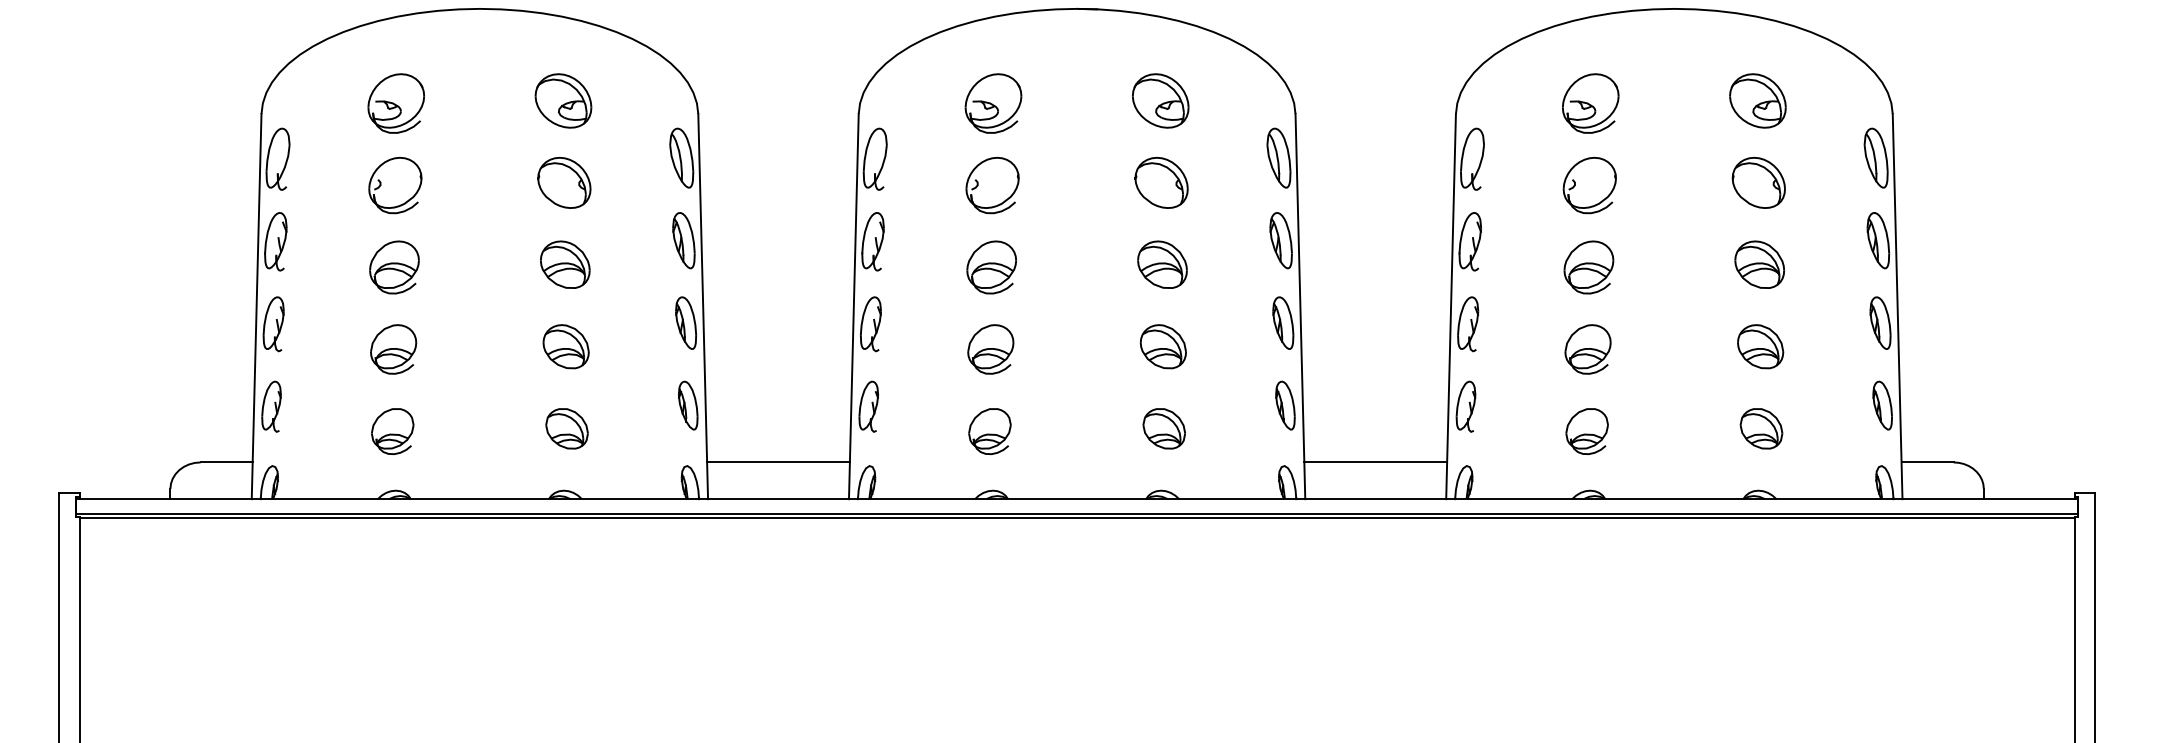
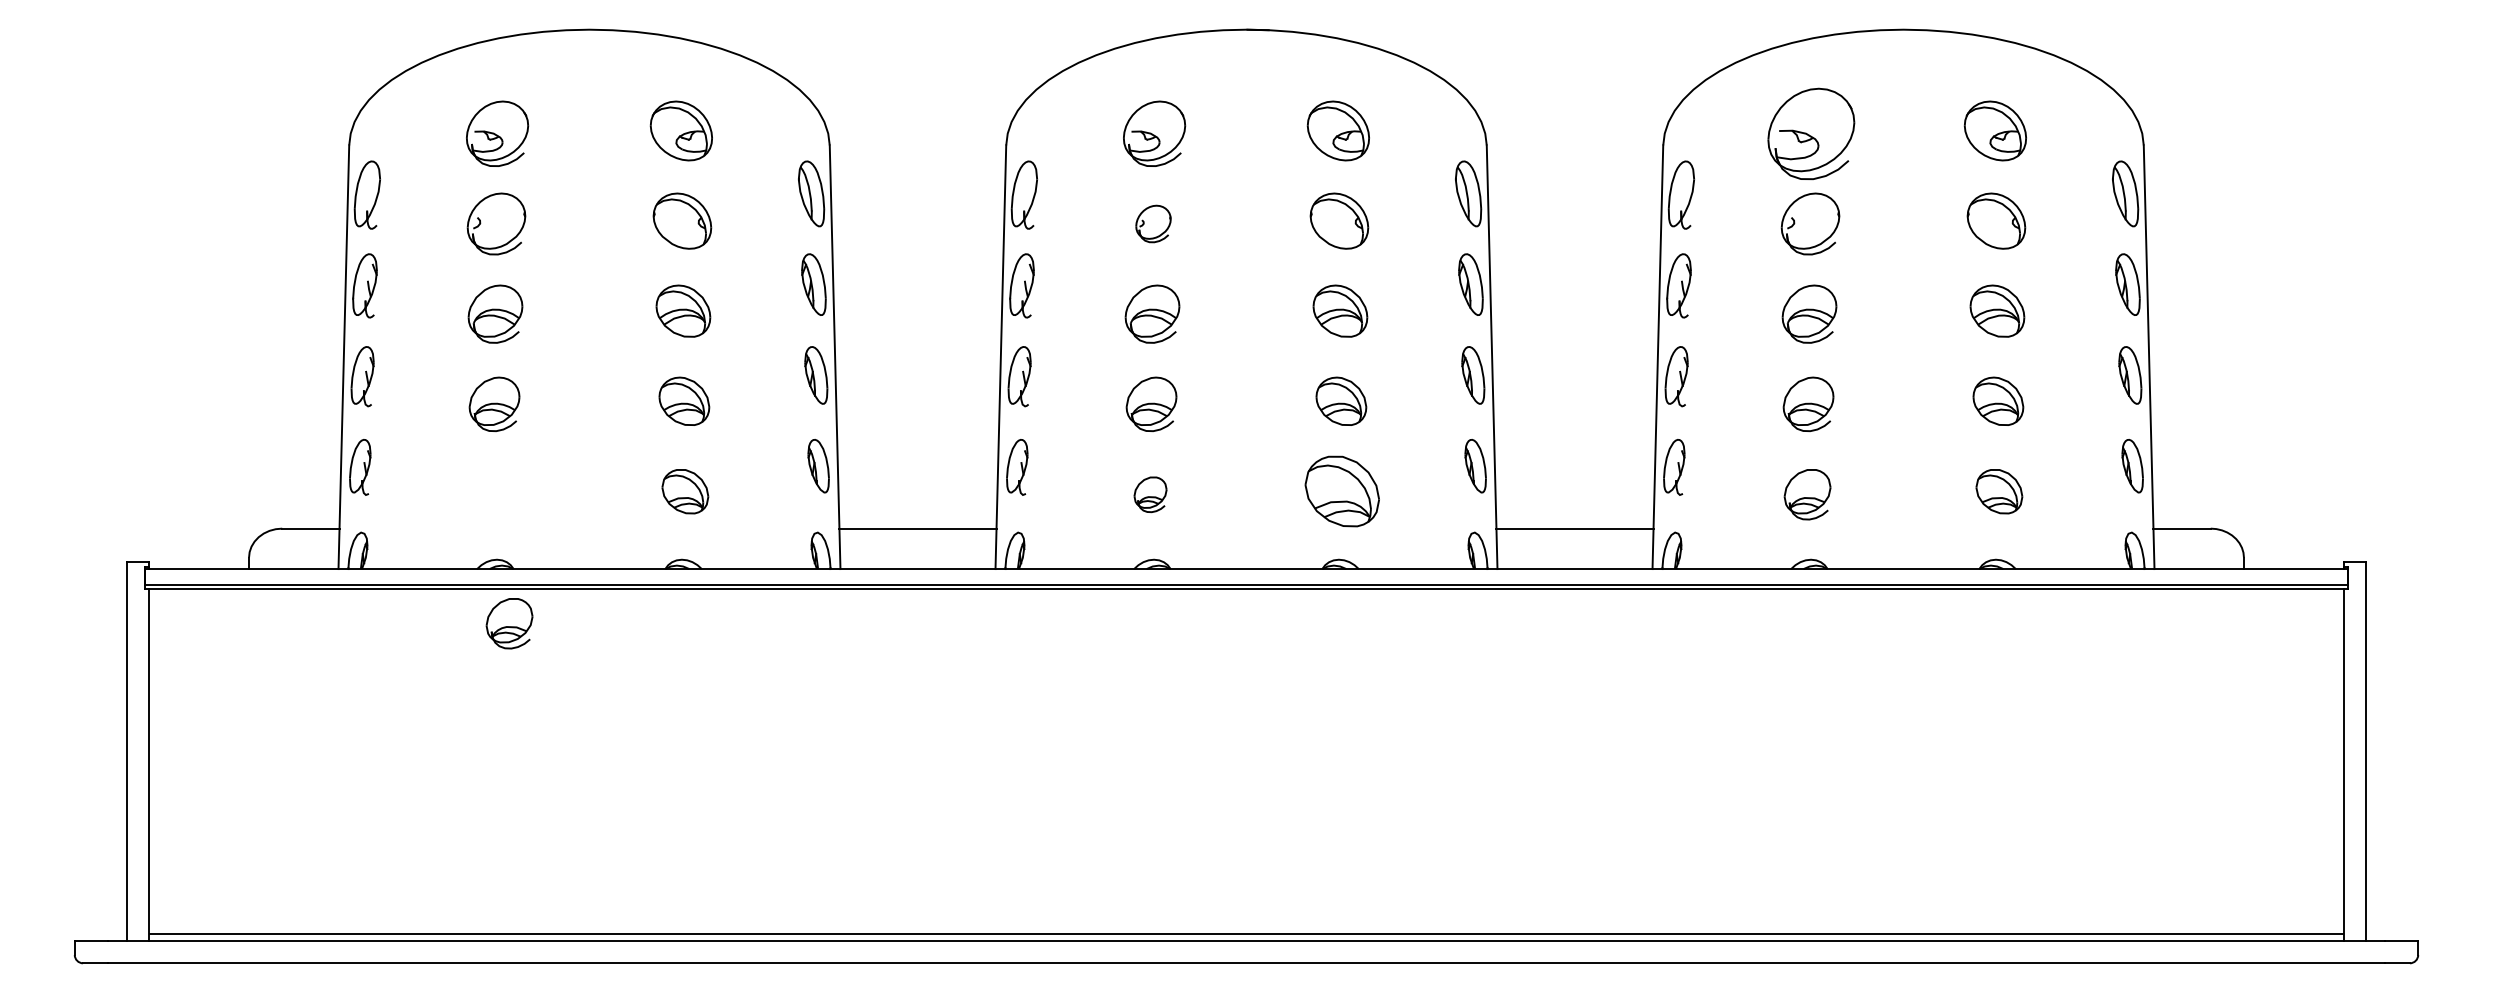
part: (1590, 103) -> (1811, 133), size x1.4
part: (992, 185) -> (1153, 223), size x0.6
part: (1164, 428) -> (1342, 491), size x1.6
part: (392, 431) -> (509, 623), moved
part: (989, 431) -> (1150, 494), size x0.7

